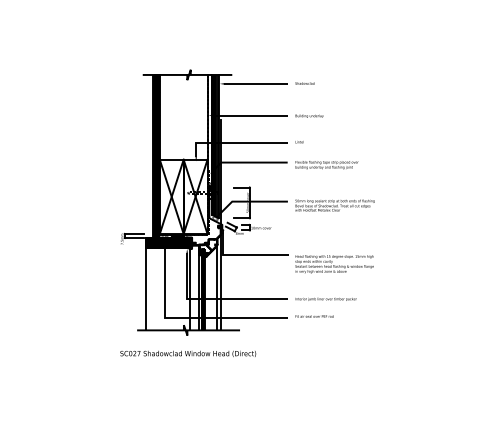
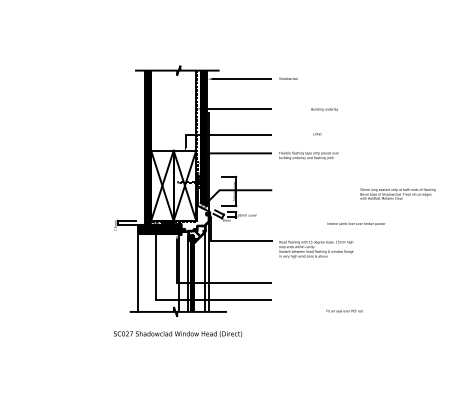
text: (309, 115) -> (324, 108), moved
text: (299, 142) -> (317, 134), moved
text: (334, 205) -> (397, 193), moved
text: (325, 299) -> (355, 224), moved
text: (314, 316) -> (344, 311), moved

